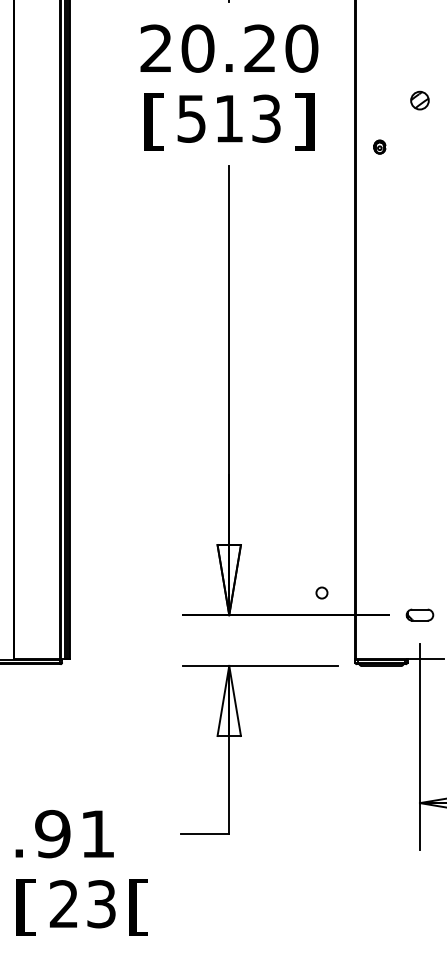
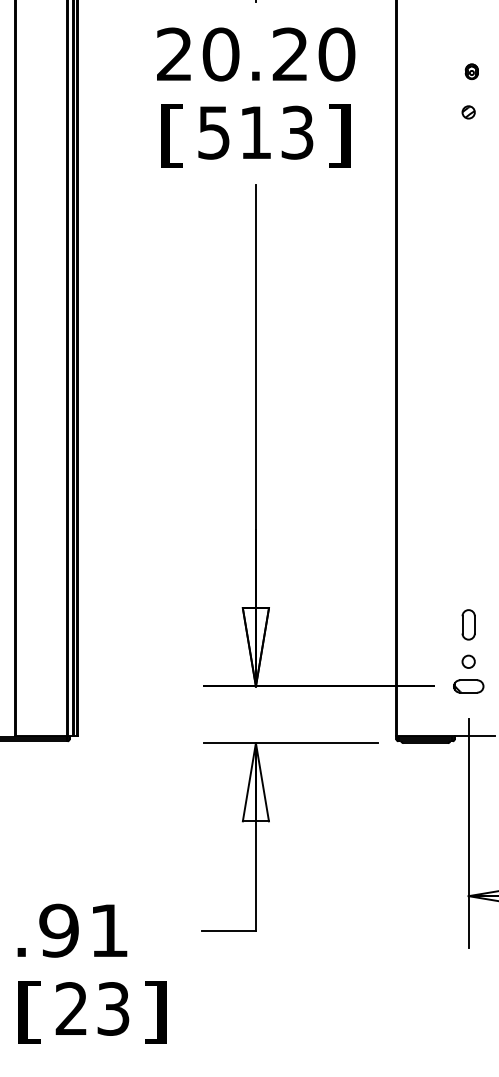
part: (419, 100) -> (468, 112), size x0.62
part: (379, 146) -> (471, 71), moved
part: (419, 559) -> (468, 624), added
circle: (321, 592) -> (468, 661), moved
text: (139, 907) -> (155, 1012), [ -> ]

